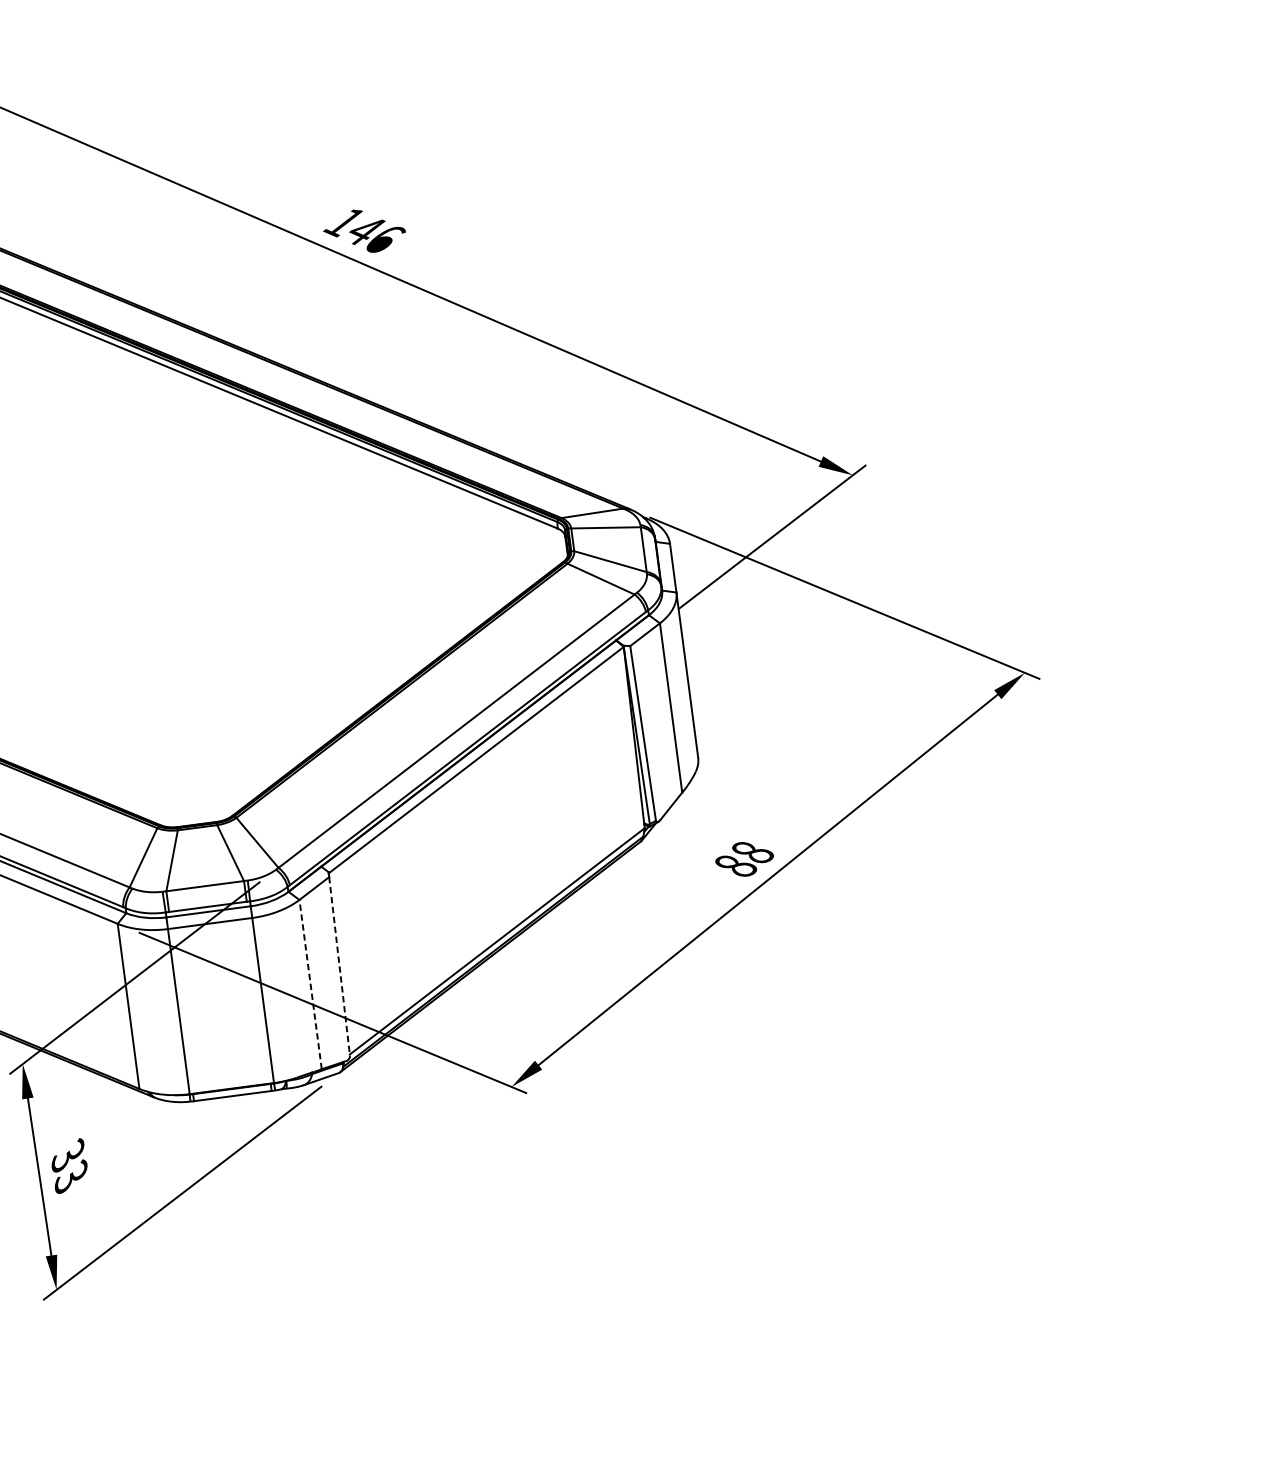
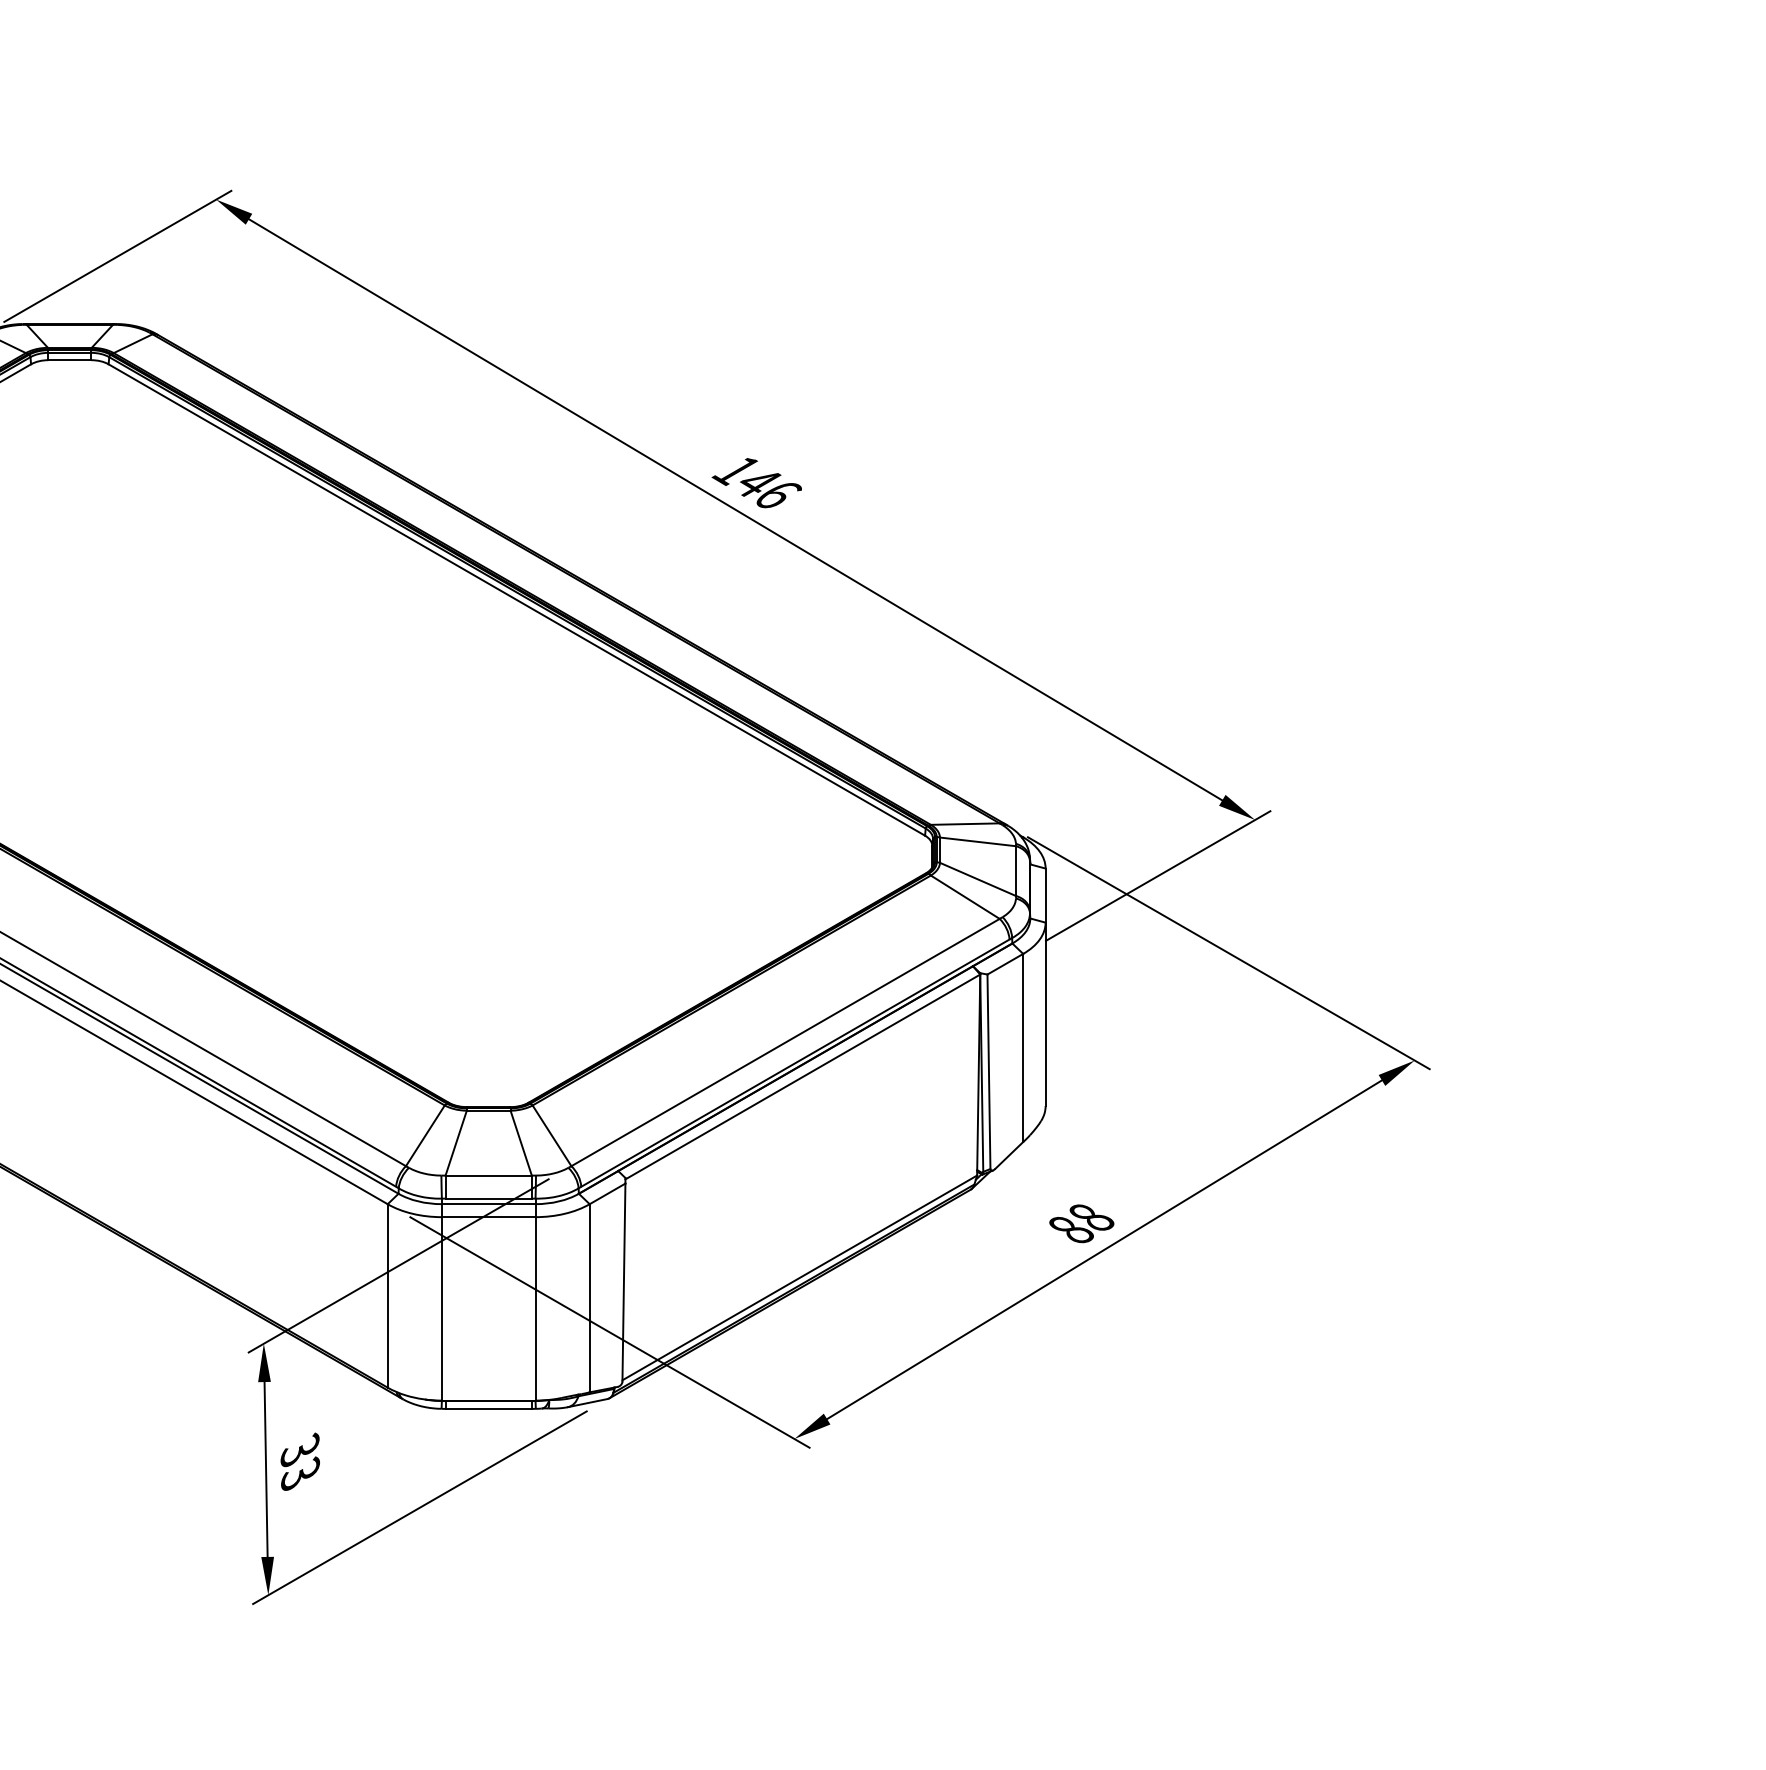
line: (339, 966) -> (623, 1282), dashed -> solid
line: (310, 983) -> (589, 1297), dashed -> solid

